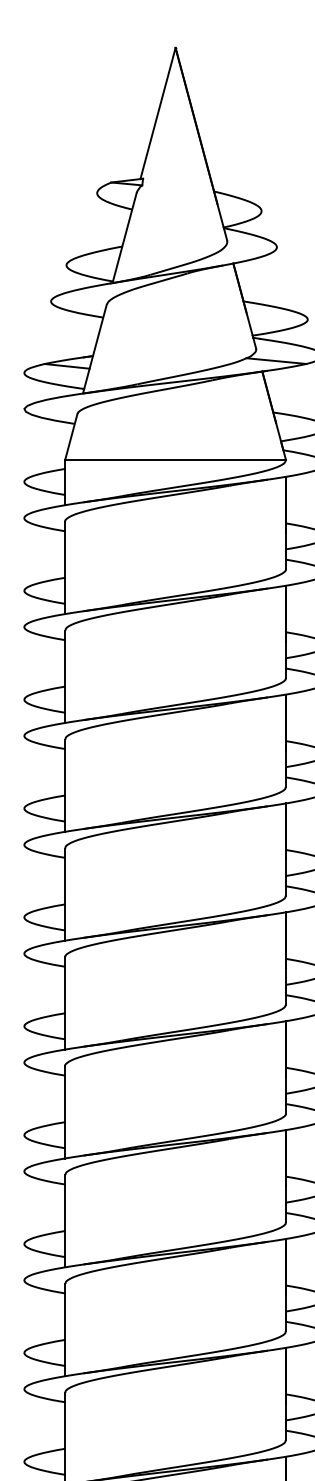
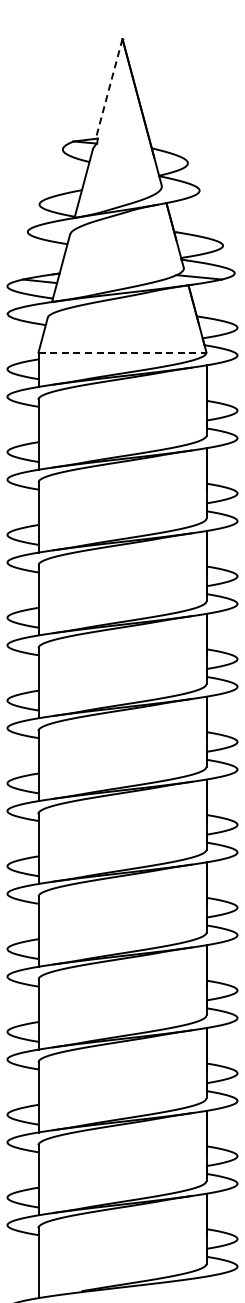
line: (158, 112) -> (109, 88), solid -> dashed
line: (175, 459) -> (122, 352), solid -> dashed

